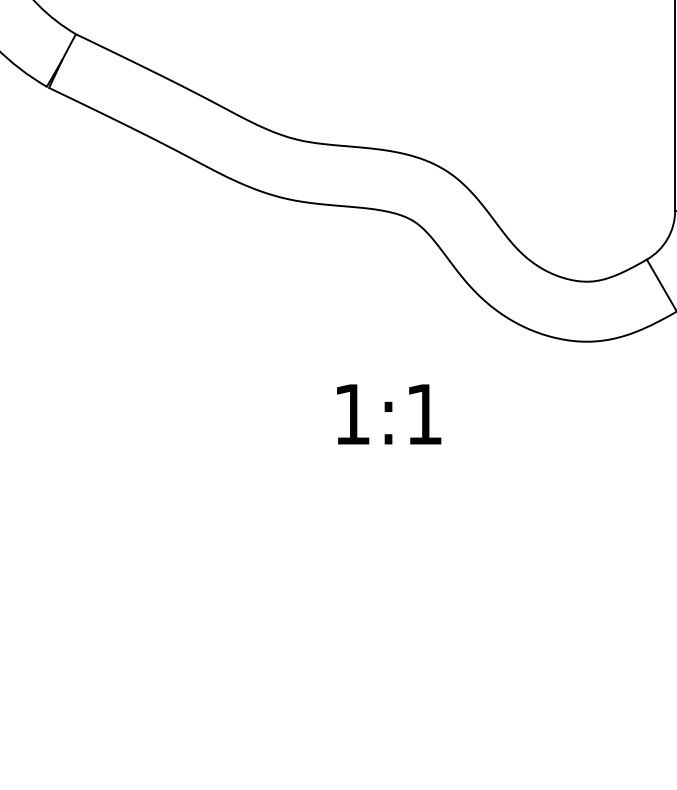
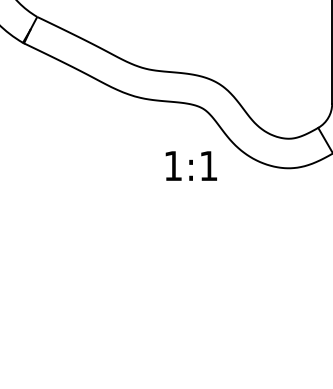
text: (387, 413) -> (190, 165), moved

